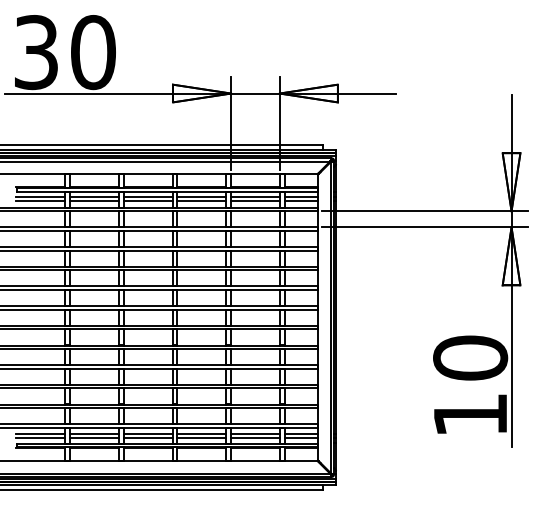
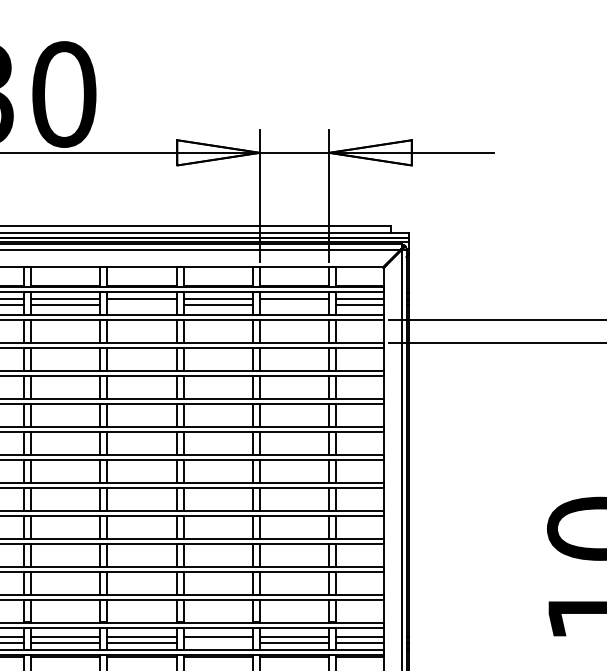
line: (147, 200) -> (141, 304), removed
line: (255, 200) -> (294, 304), removed
line: (201, 438) -> (217, 643), removed

